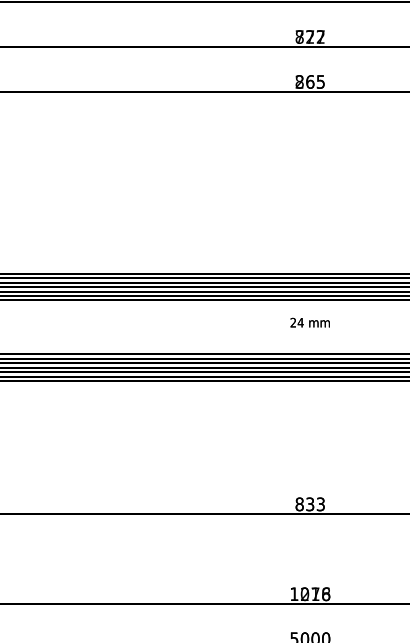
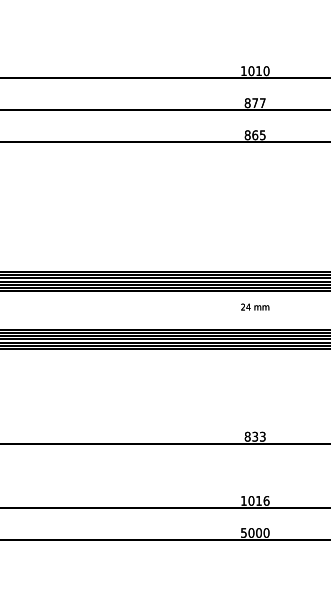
text: (309, 37) -> (254, 103), 722 -> 877
text: (299, 82) -> (247, 135), 265 -> 865
text: (314, 593) -> (258, 500), 1278 -> 1016

